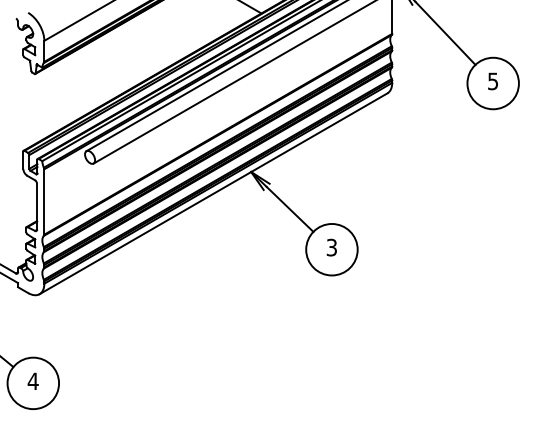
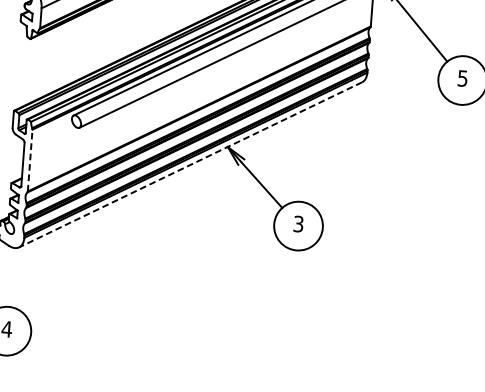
line: (213, 193) -> (190, 164), solid -> dashed
line: (44, 202) -> (30, 161), solid -> dashed

